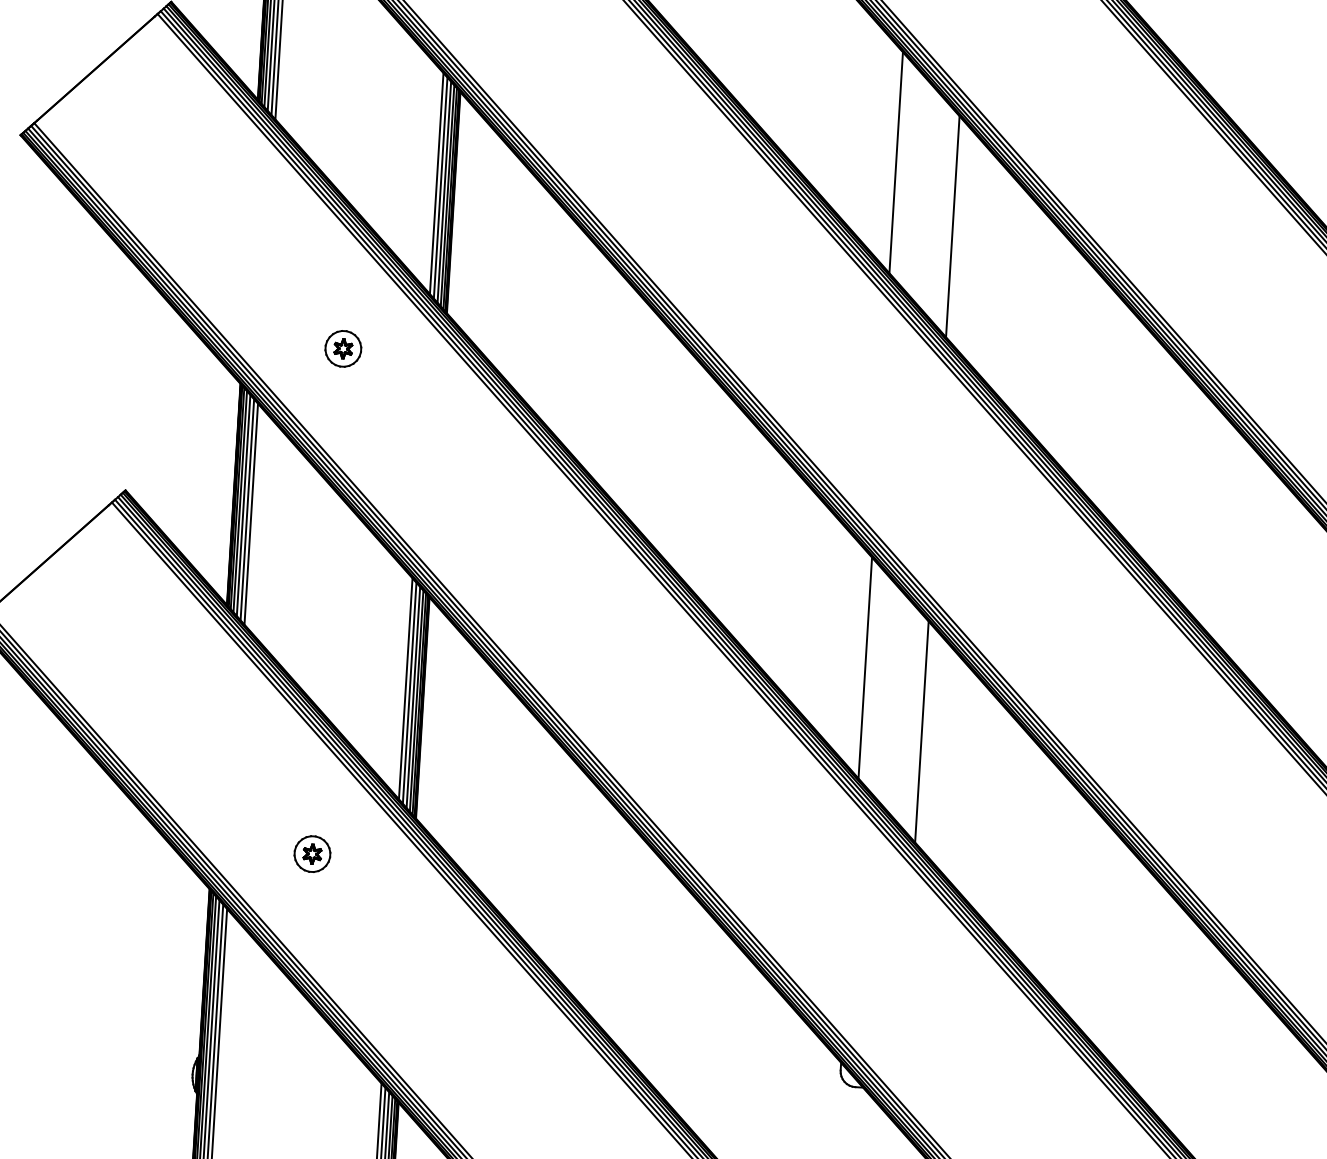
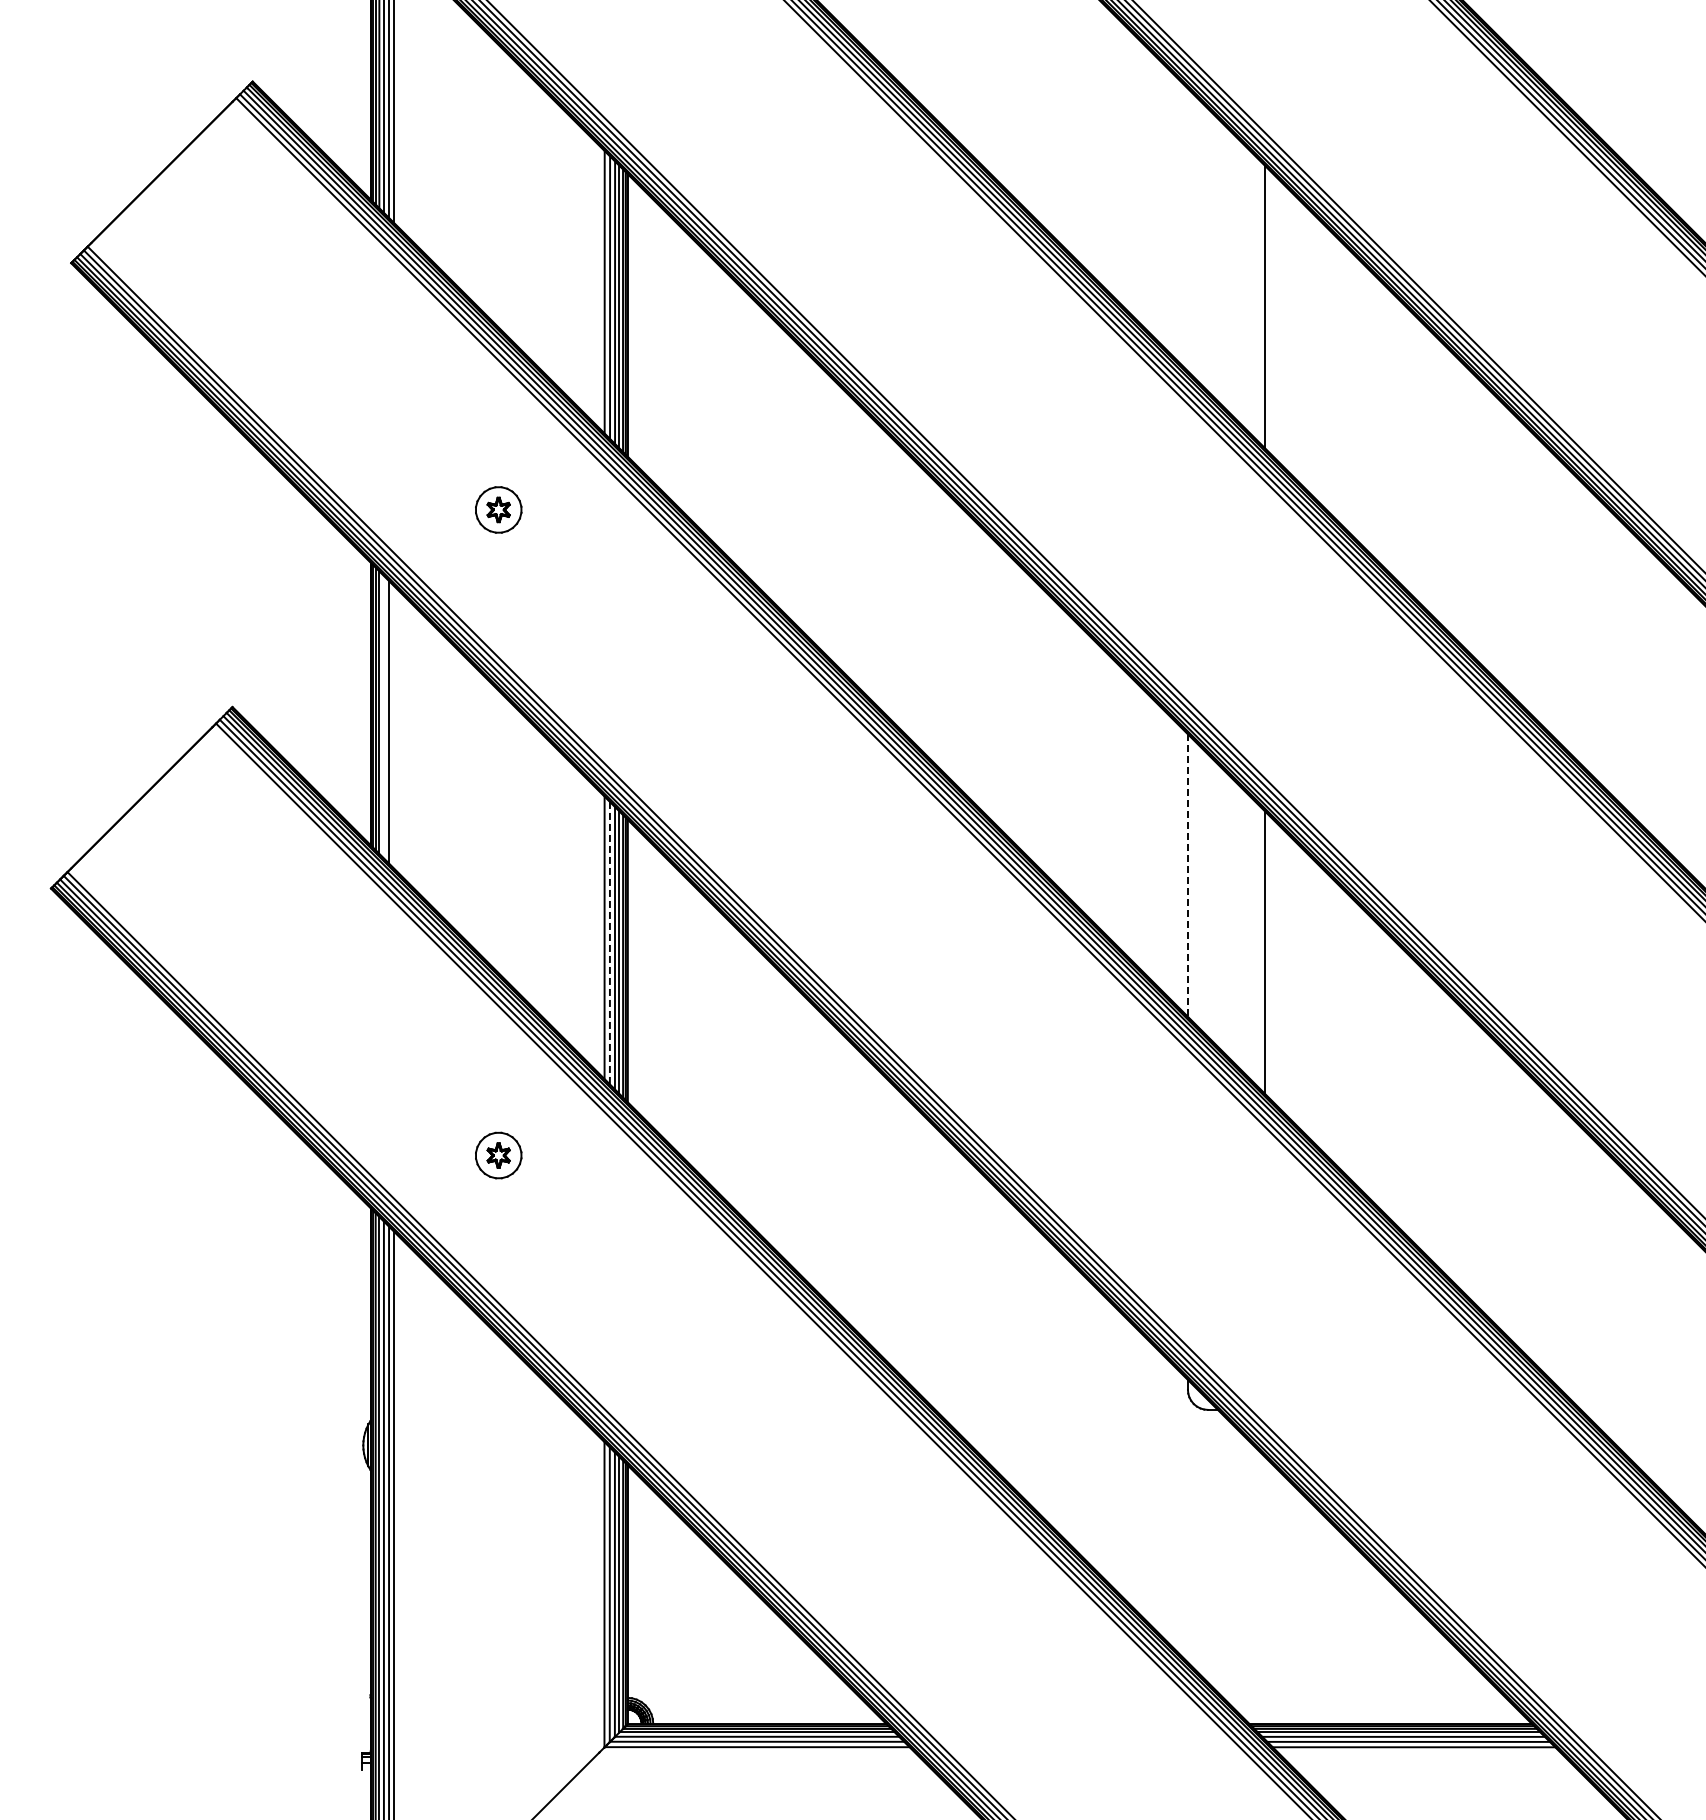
line: (895, 162) -> (1187, 229), removed
line: (243, 505) -> (383, 716), removed
line: (251, 514) -> (394, 727), removed
line: (864, 668) -> (1187, 876), solid -> dashed
line: (409, 693) -> (609, 943), solid -> dashed

